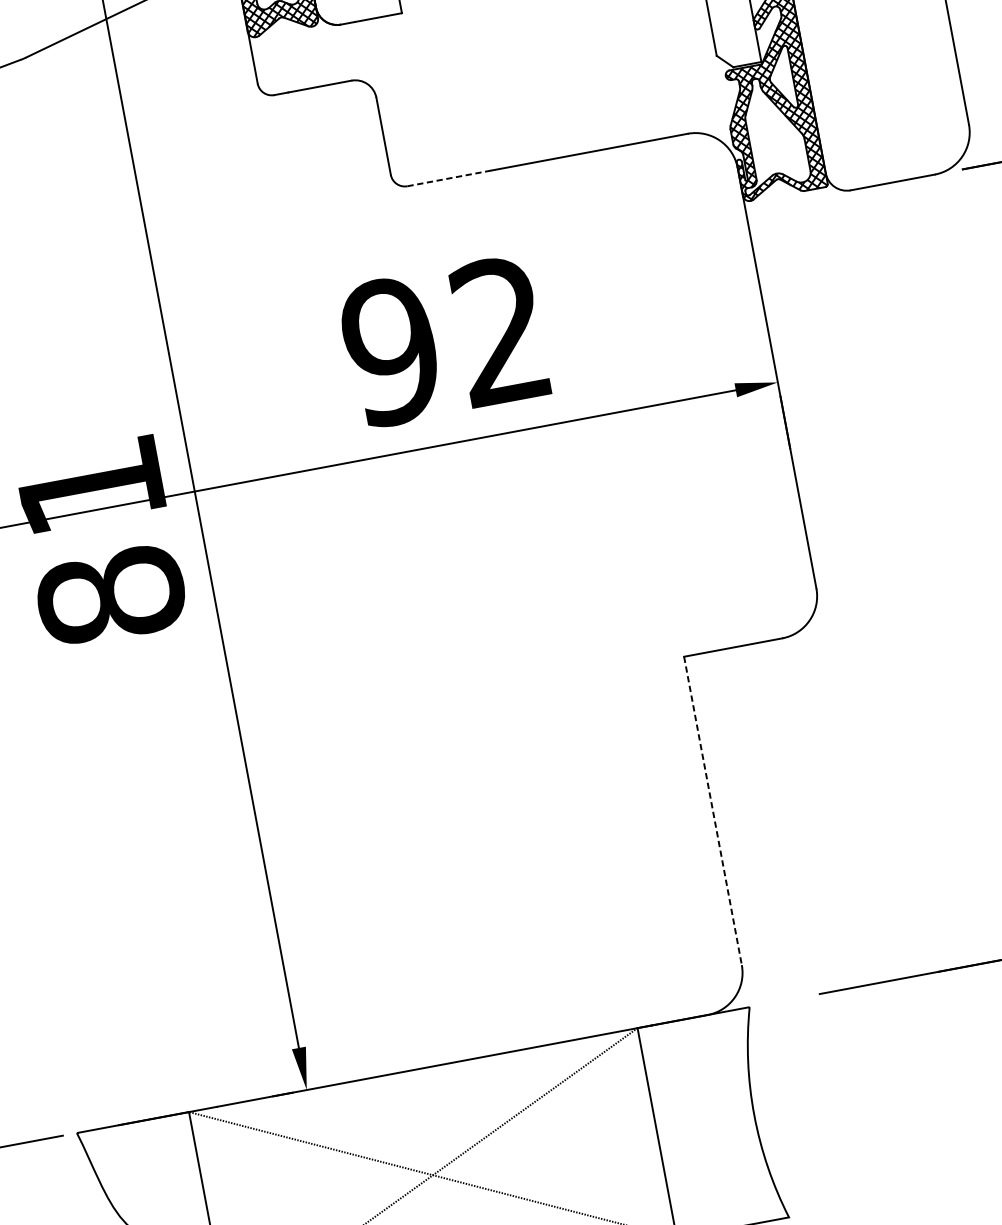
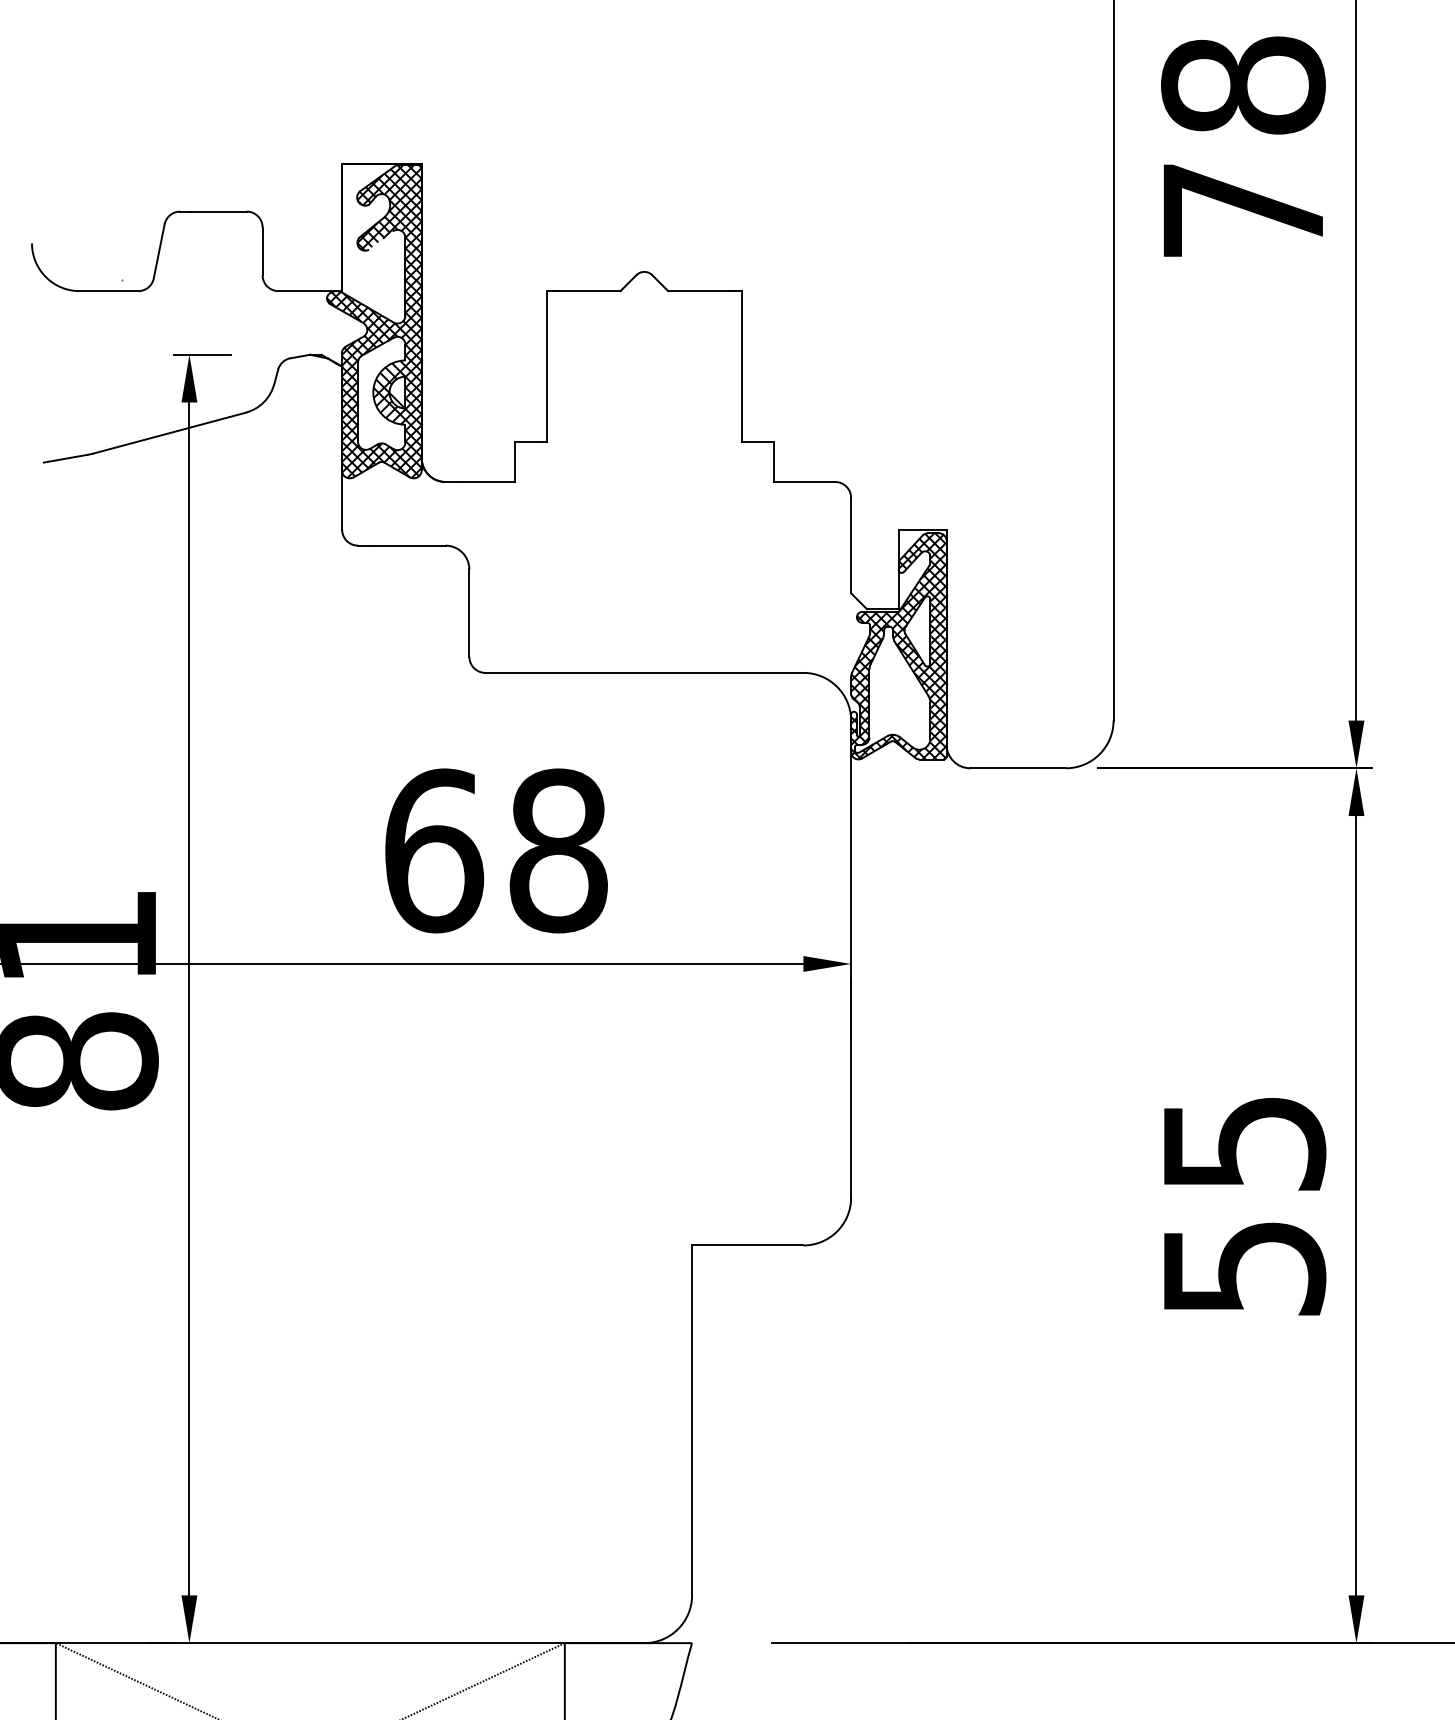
line: (449, 177) -> (533, 672), dashed -> solid
text: (445, 341) -> (495, 850), 92 -> 68
line: (713, 810) -> (692, 1420), dashed -> solid

